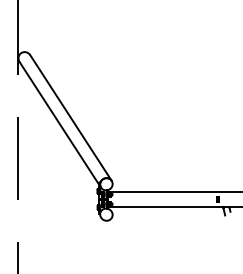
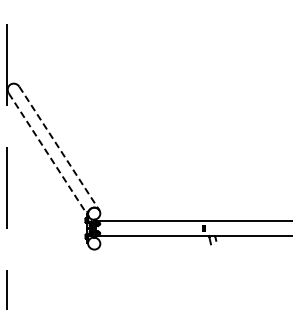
line: (71, 118) -> (59, 148), solid -> dashed
line: (59, 125) -> (48, 155), solid -> dashed

